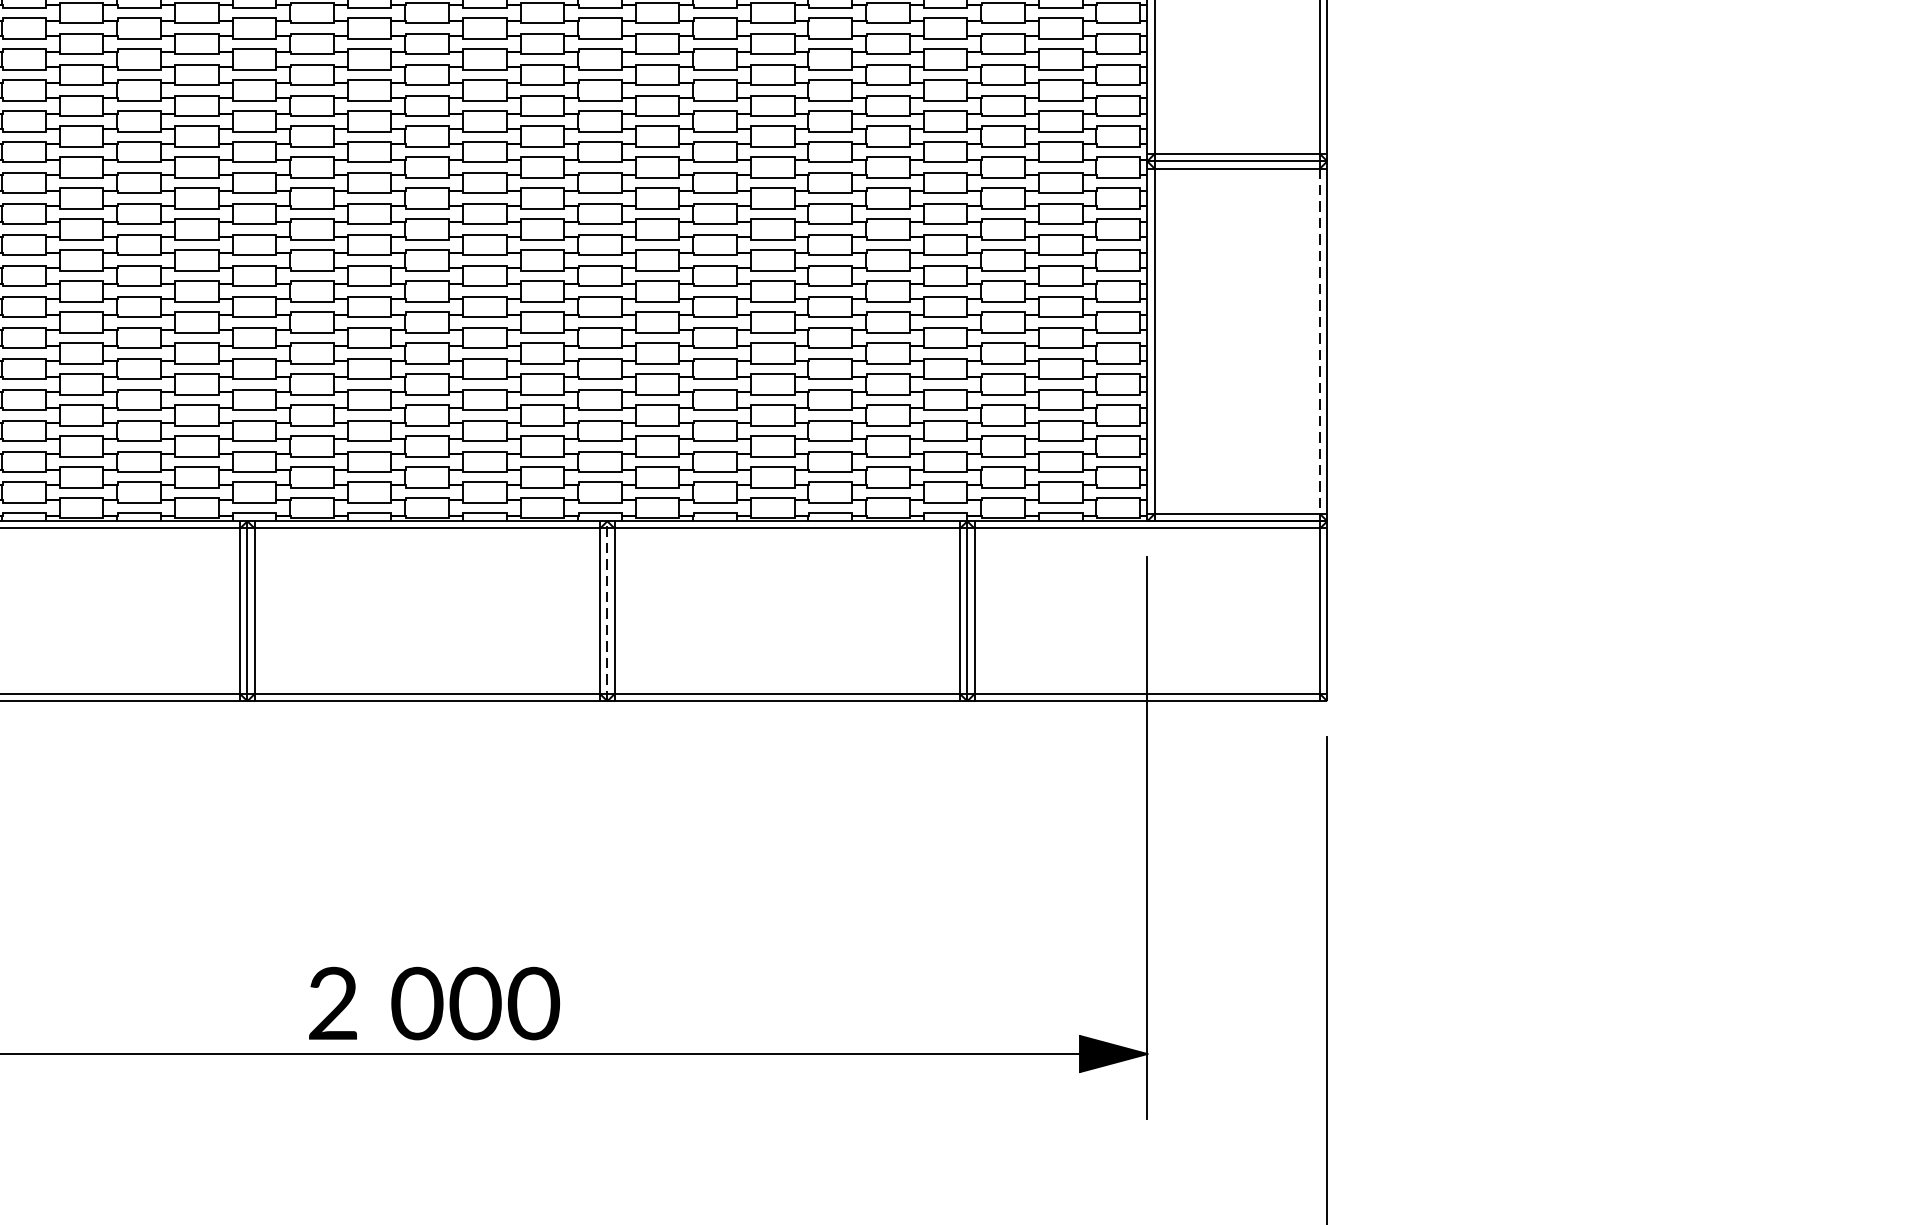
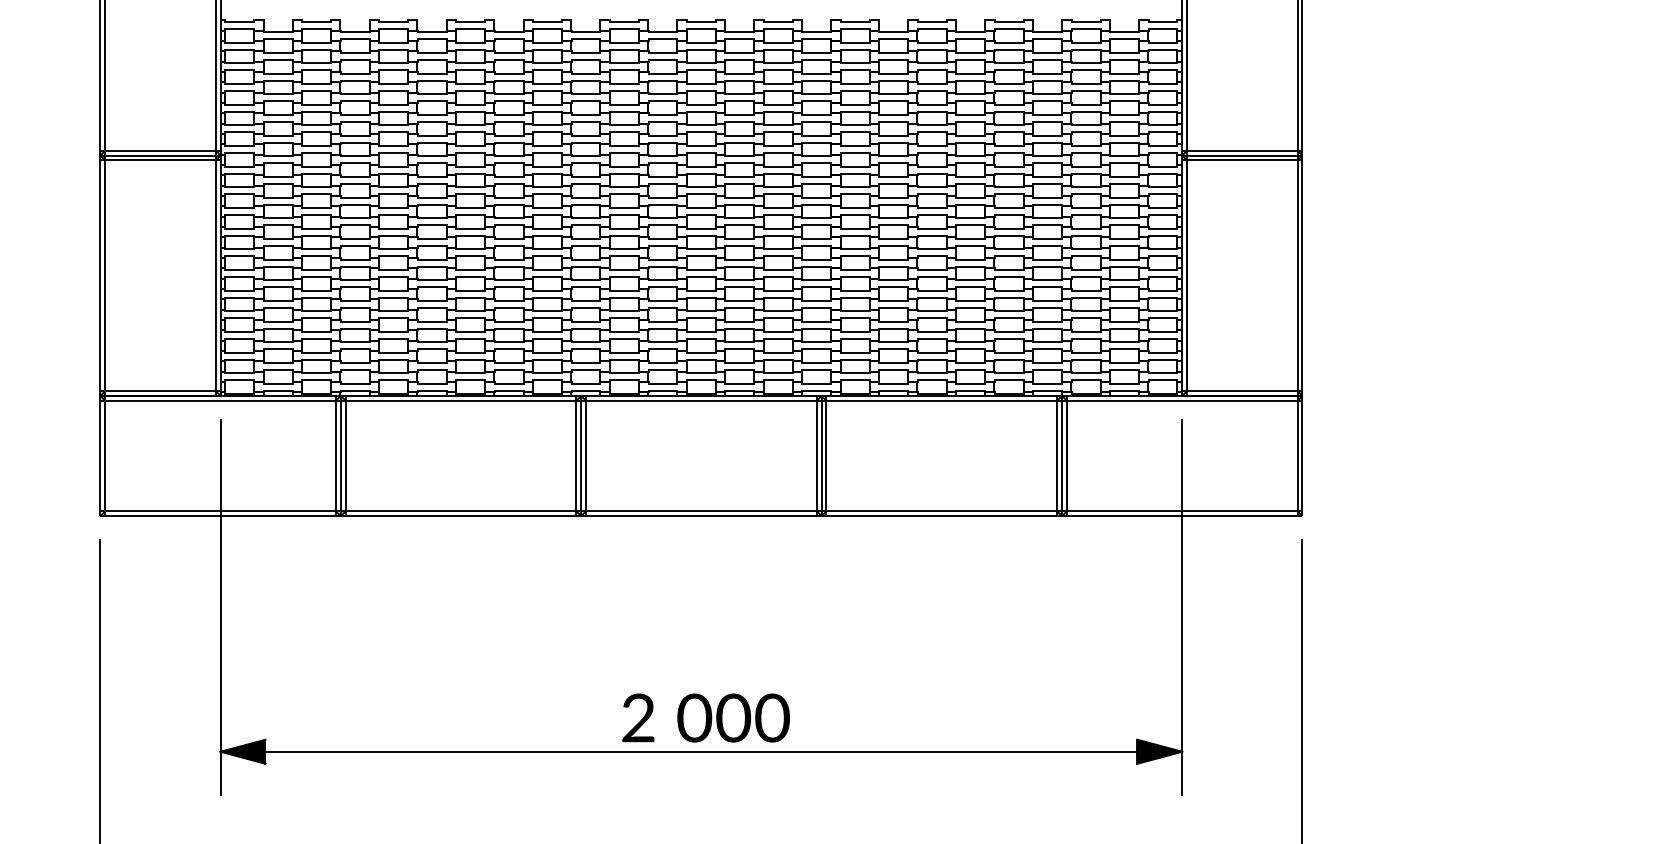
line: (1319, 342) -> (1297, 276), dashed -> solid
line: (607, 610) -> (821, 455), dashed -> solid

